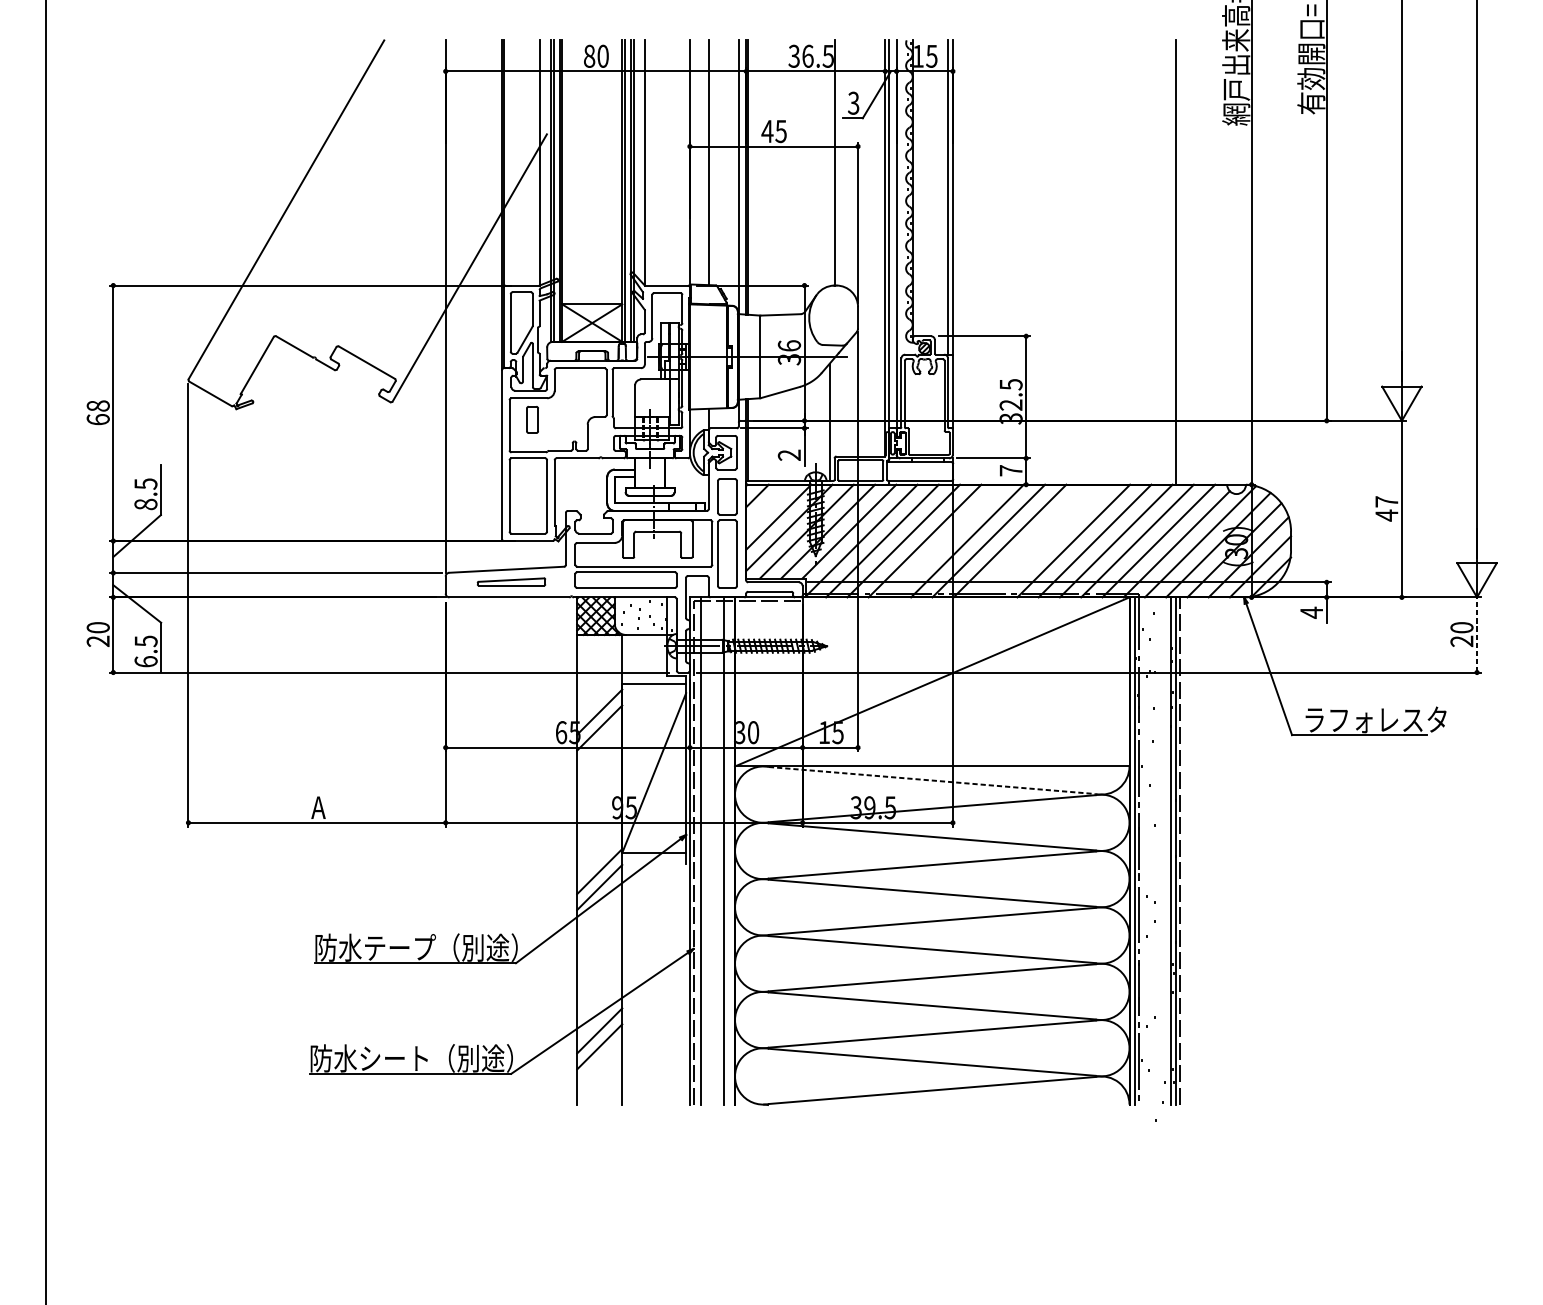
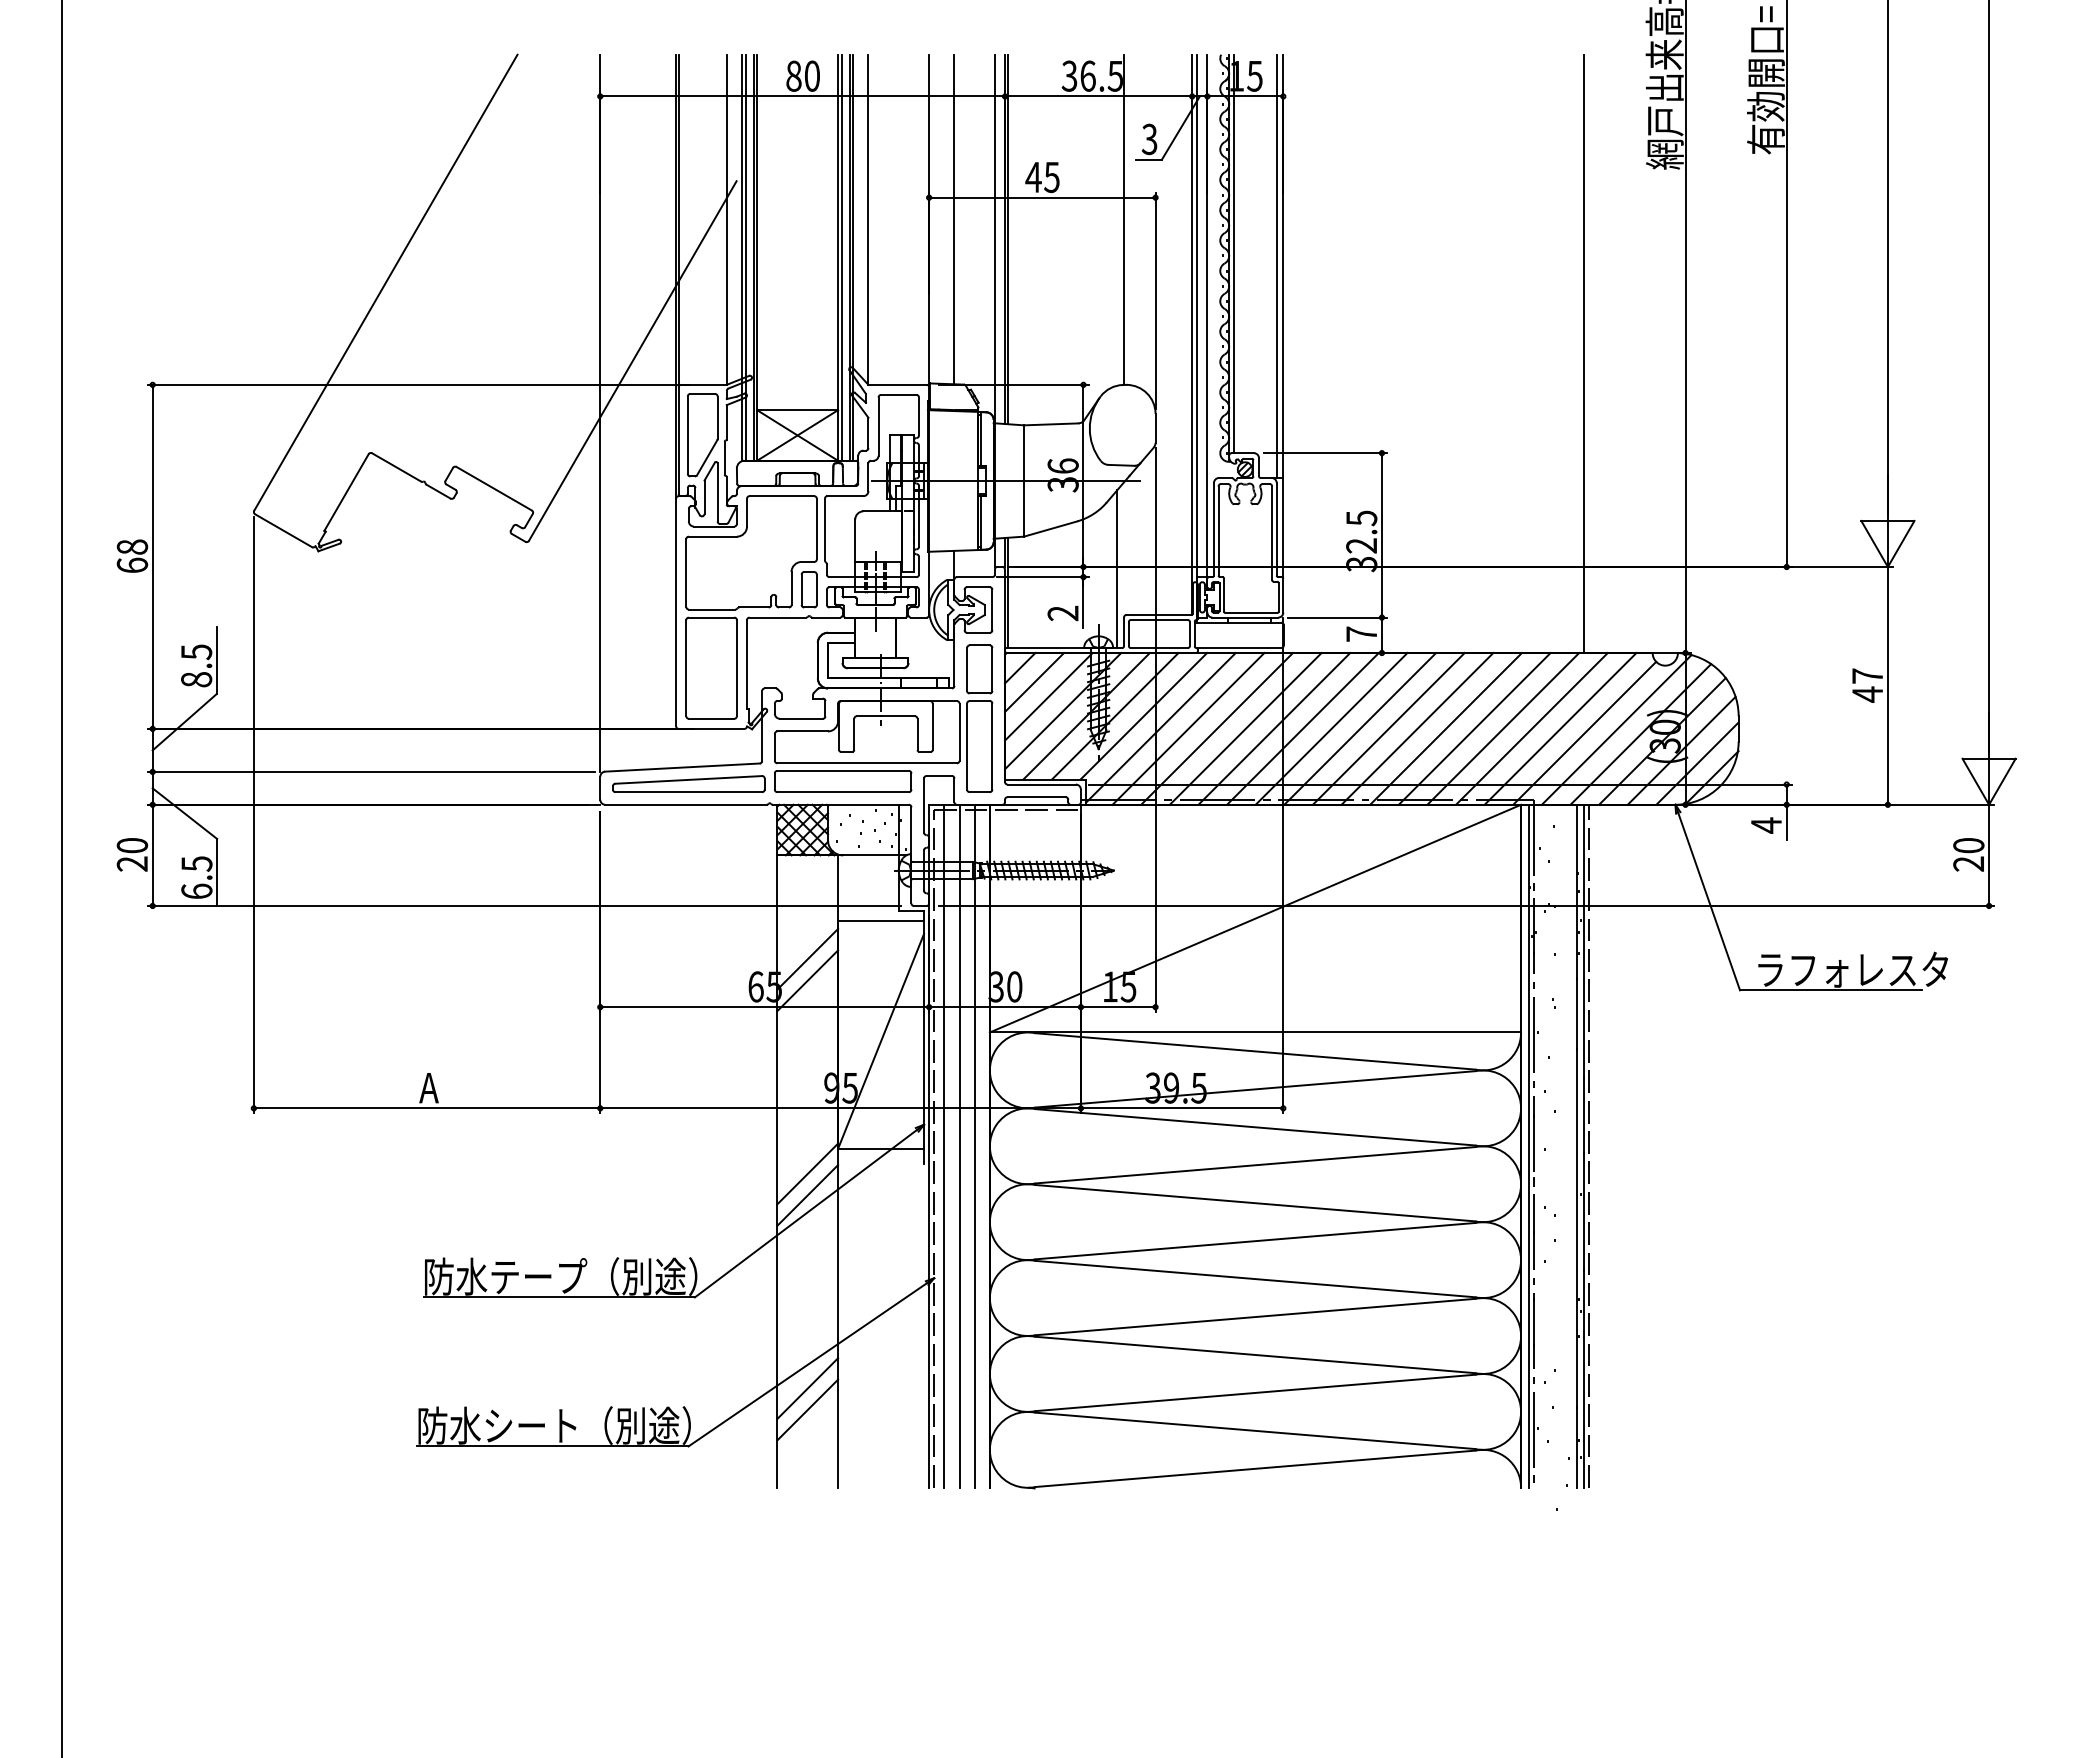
line: (916, 188) -> (1234, 253), added
part: (532, 419) -> (808, 589), moved
line: (768, 506) -> (1034, 682), added
line: (946, 540) -> (1274, 728), added
line: (1031, 540) -> (1388, 728), added
line: (1052, 540) -> (1417, 728), added
part: (511, 581) -> (688, 783), size x1.67
line: (1477, 635) -> (1989, 855), dashed -> solid
line: (932, 780) -> (1255, 1051), dashed -> solid
line: (712, 850) -> (959, 1145), added

